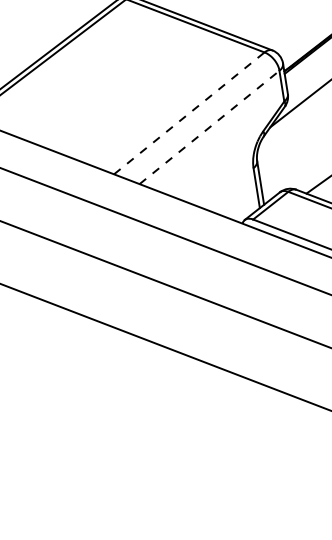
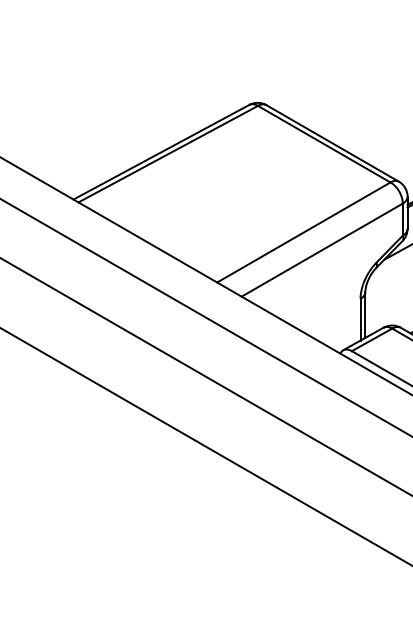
line: (189, 113) -> (304, 232), dashed -> solid
line: (209, 127) -> (322, 250), dashed -> solid

